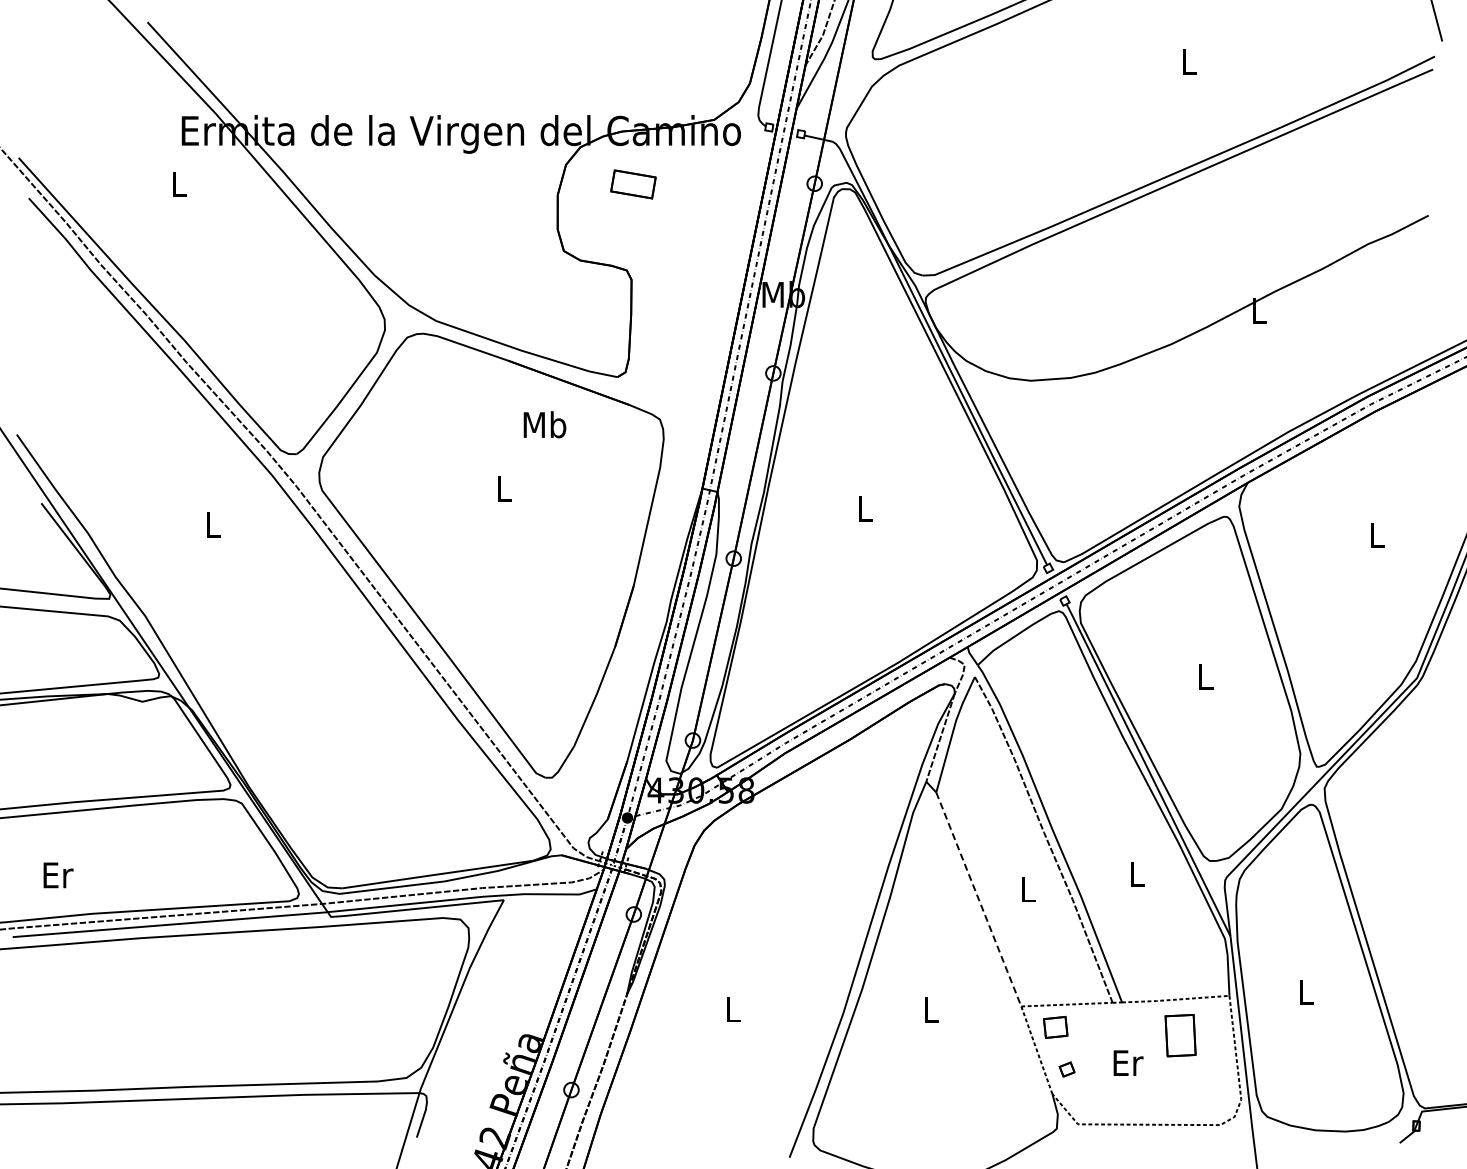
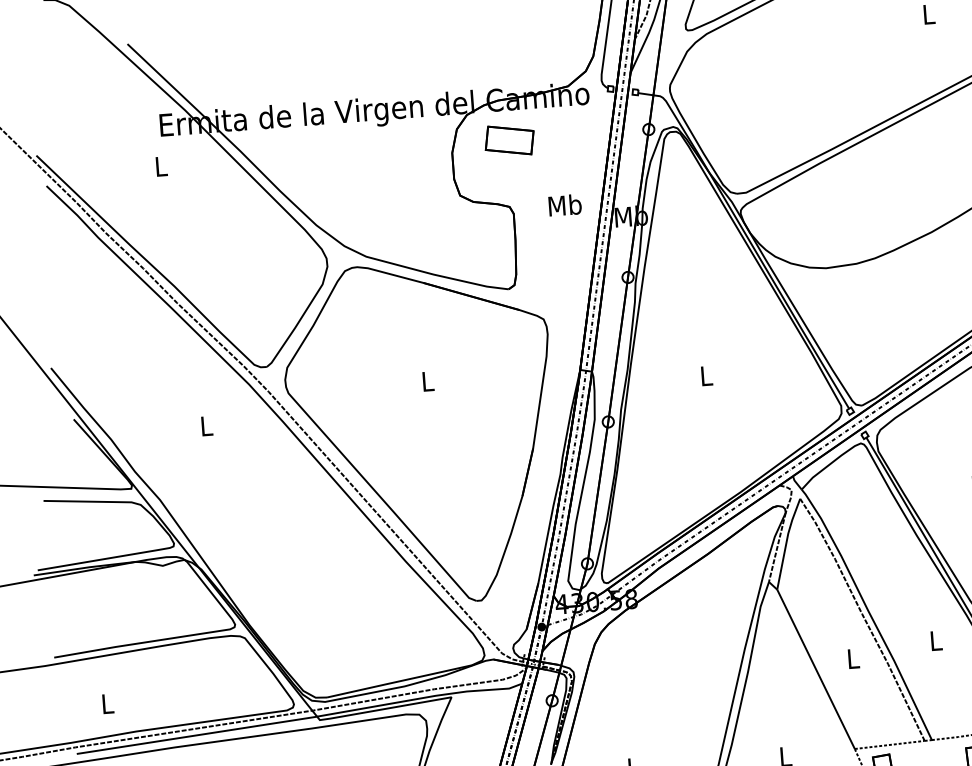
part: (633, 184) -> (509, 140), size x1.43
text: (544, 424) -> (564, 205), moved
text: (58, 875) -> (108, 704), Er -> L
line: (979, 899) -> (816, 669), dashed -> solid

